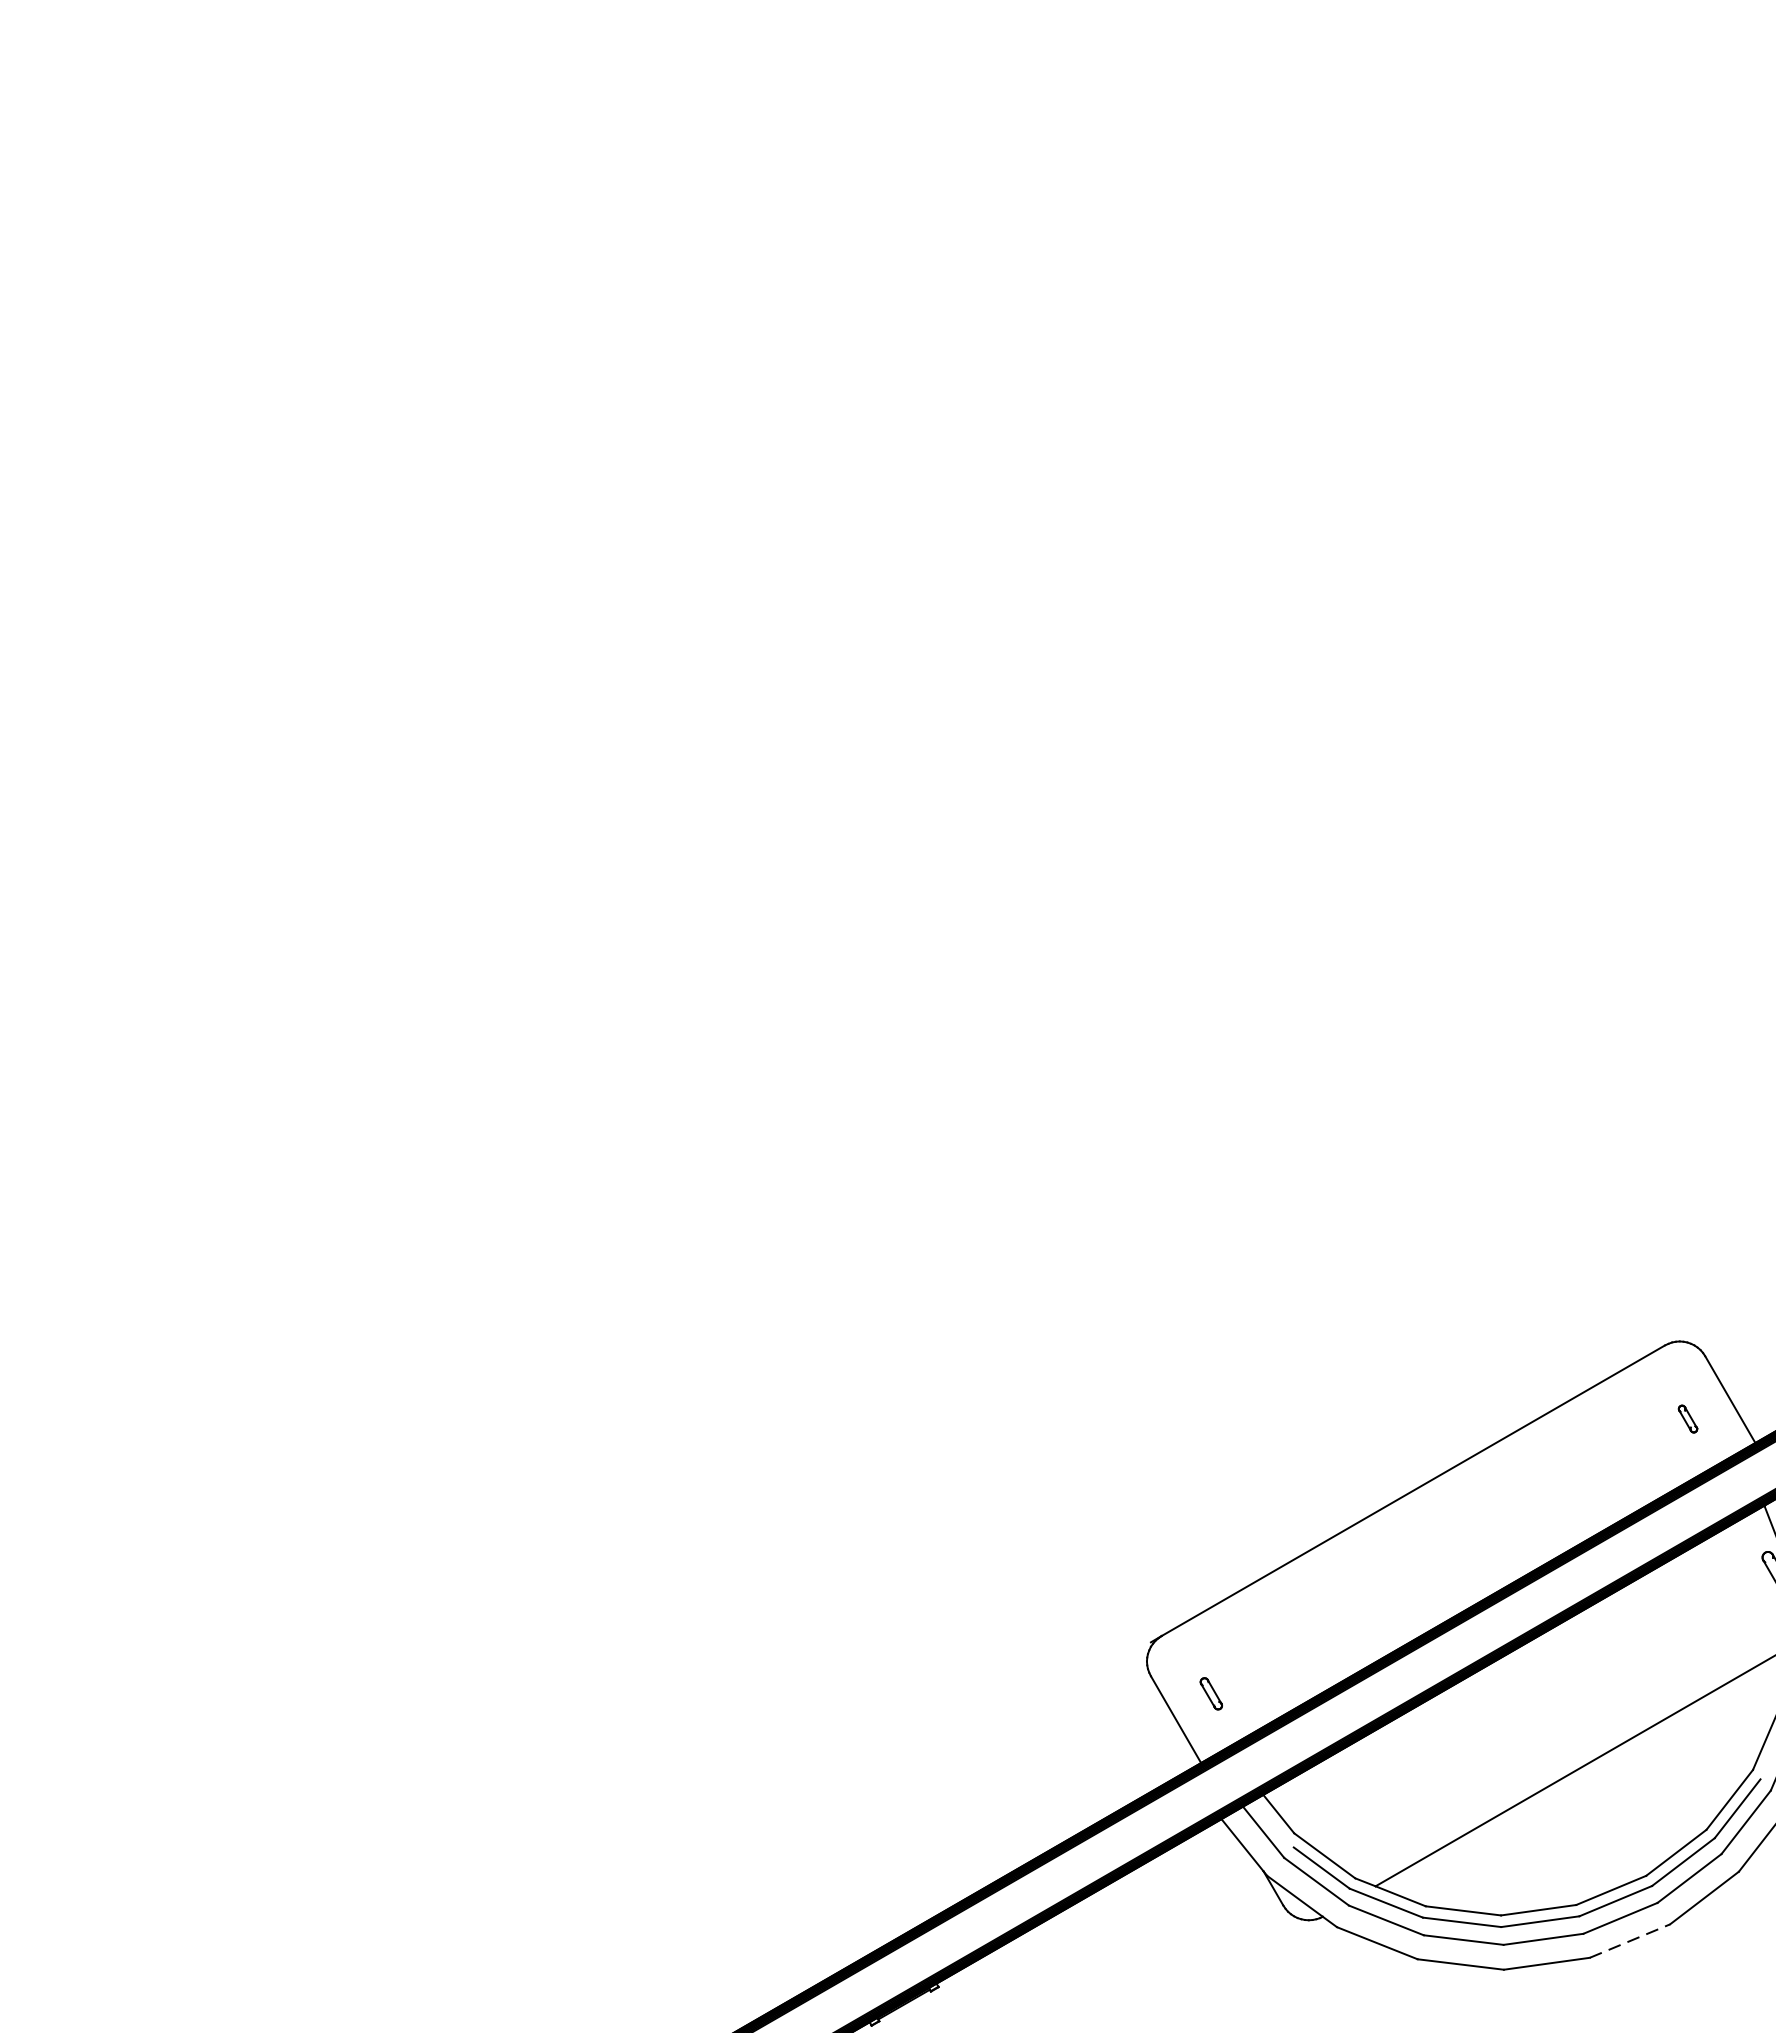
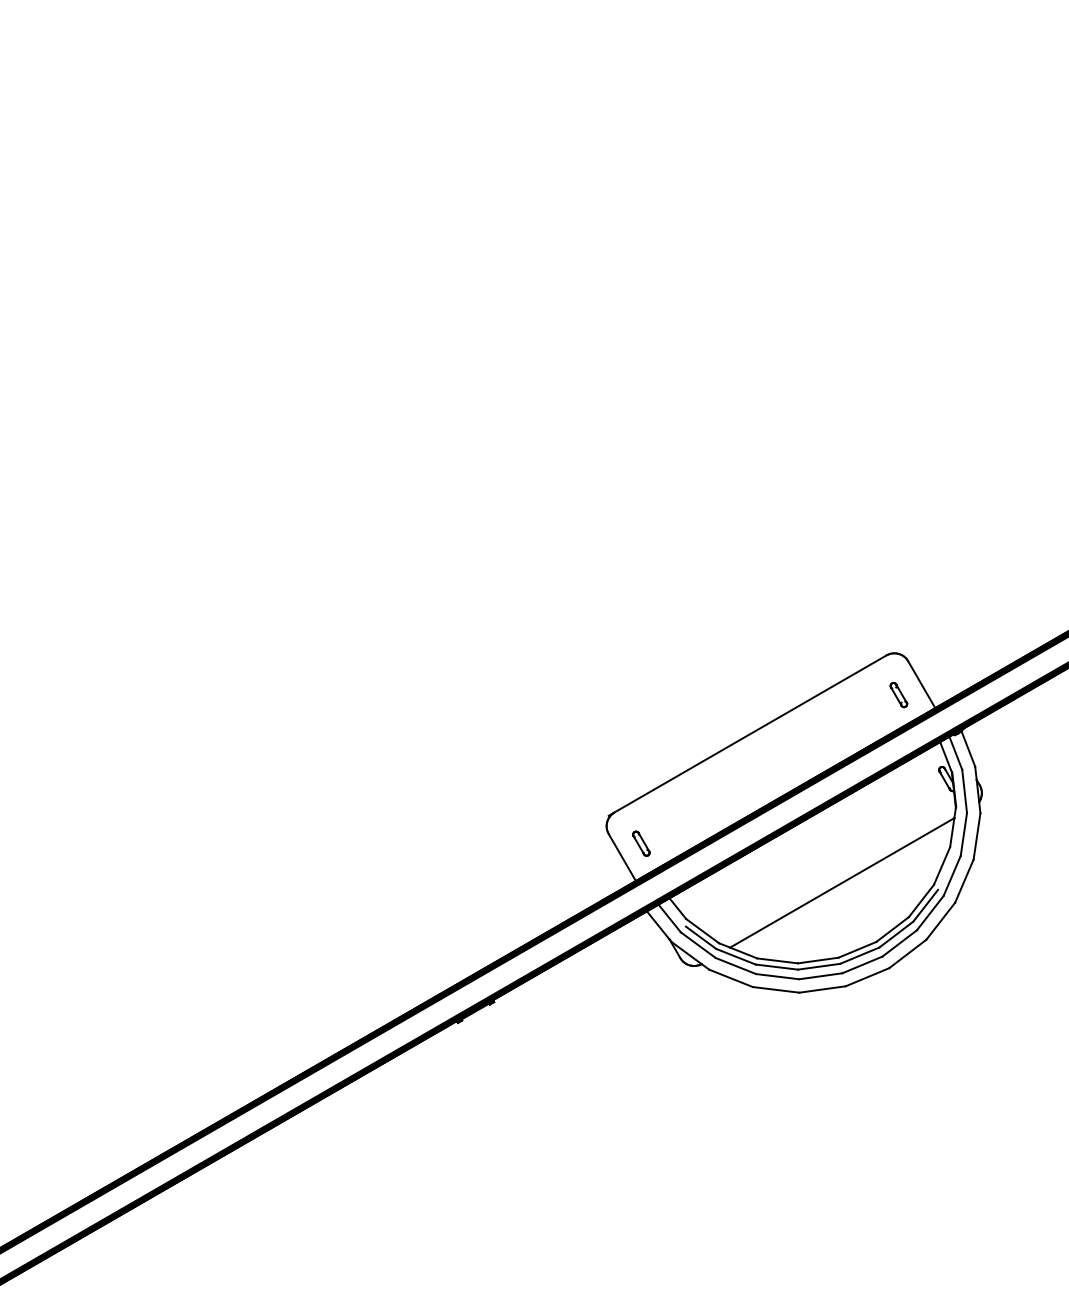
part: (1687, 1419) -> (898, 695), size x1.67
part: (1211, 1693) -> (641, 843), size x1.43
line: (1631, 1941) -> (868, 977), dashed -> solid

